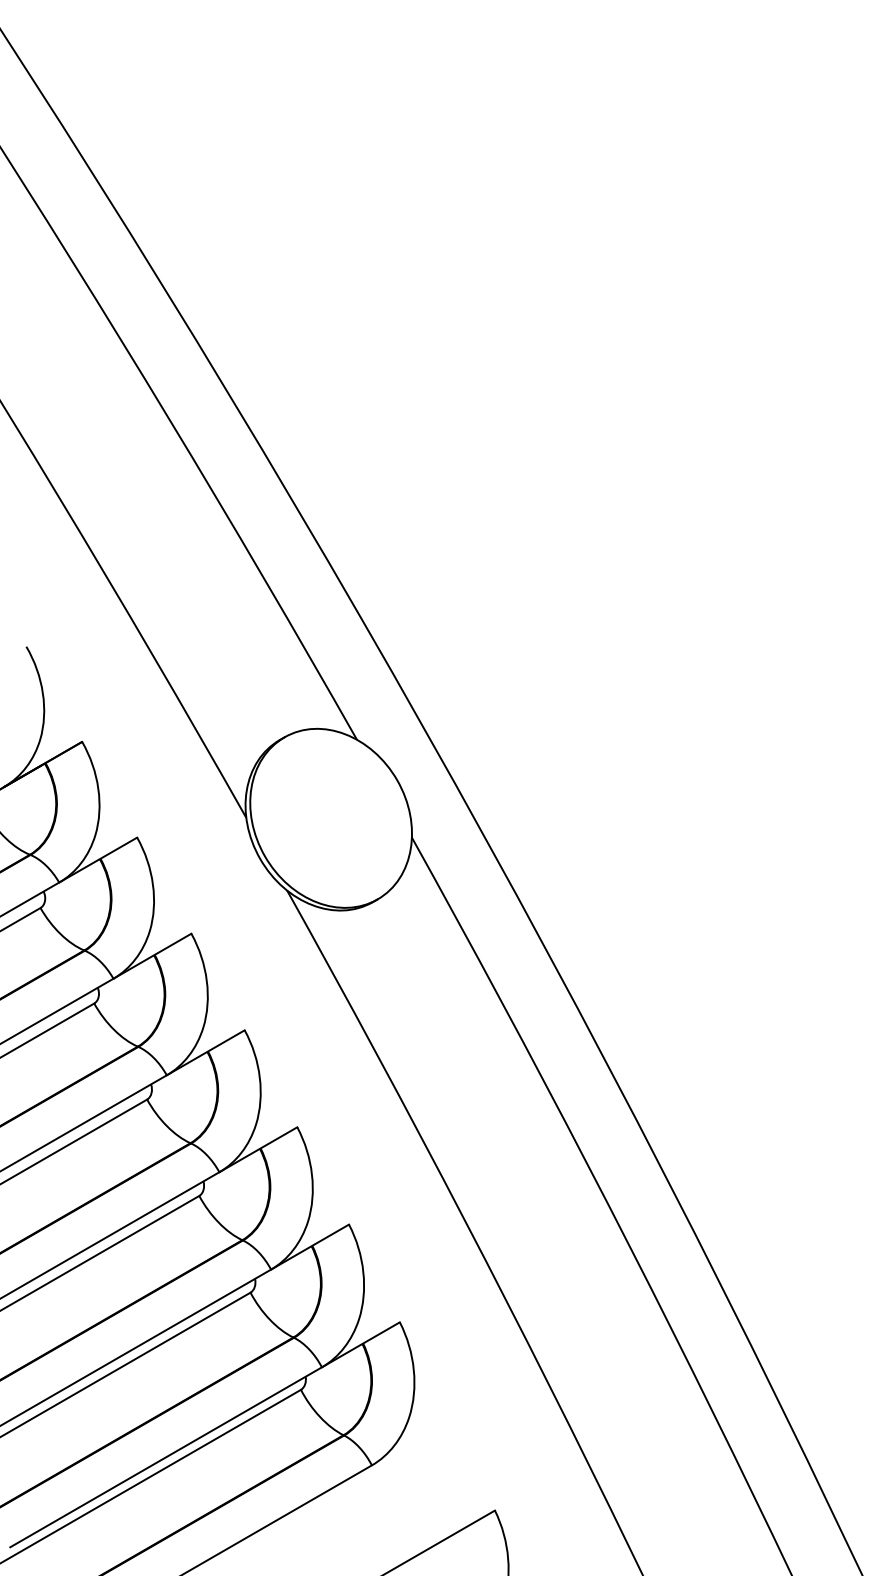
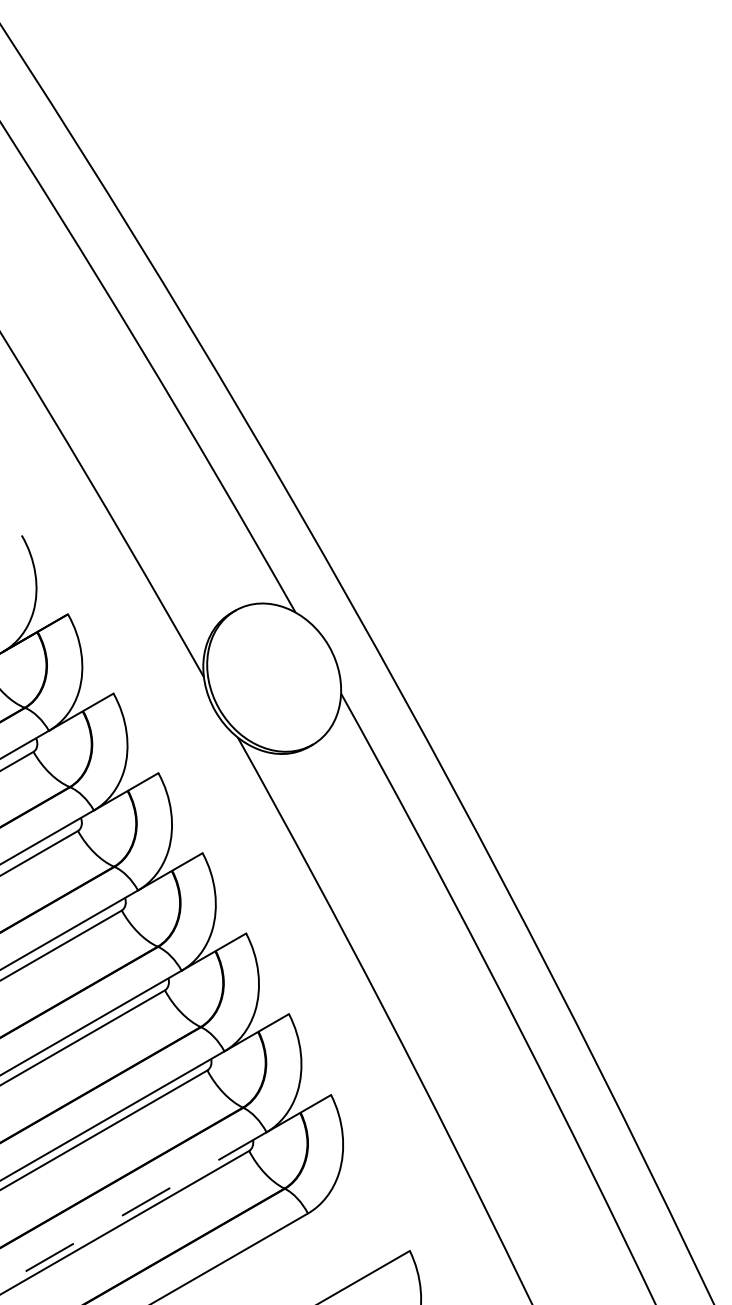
line: (166, 1458) -> (137, 1207), solid -> dashed

